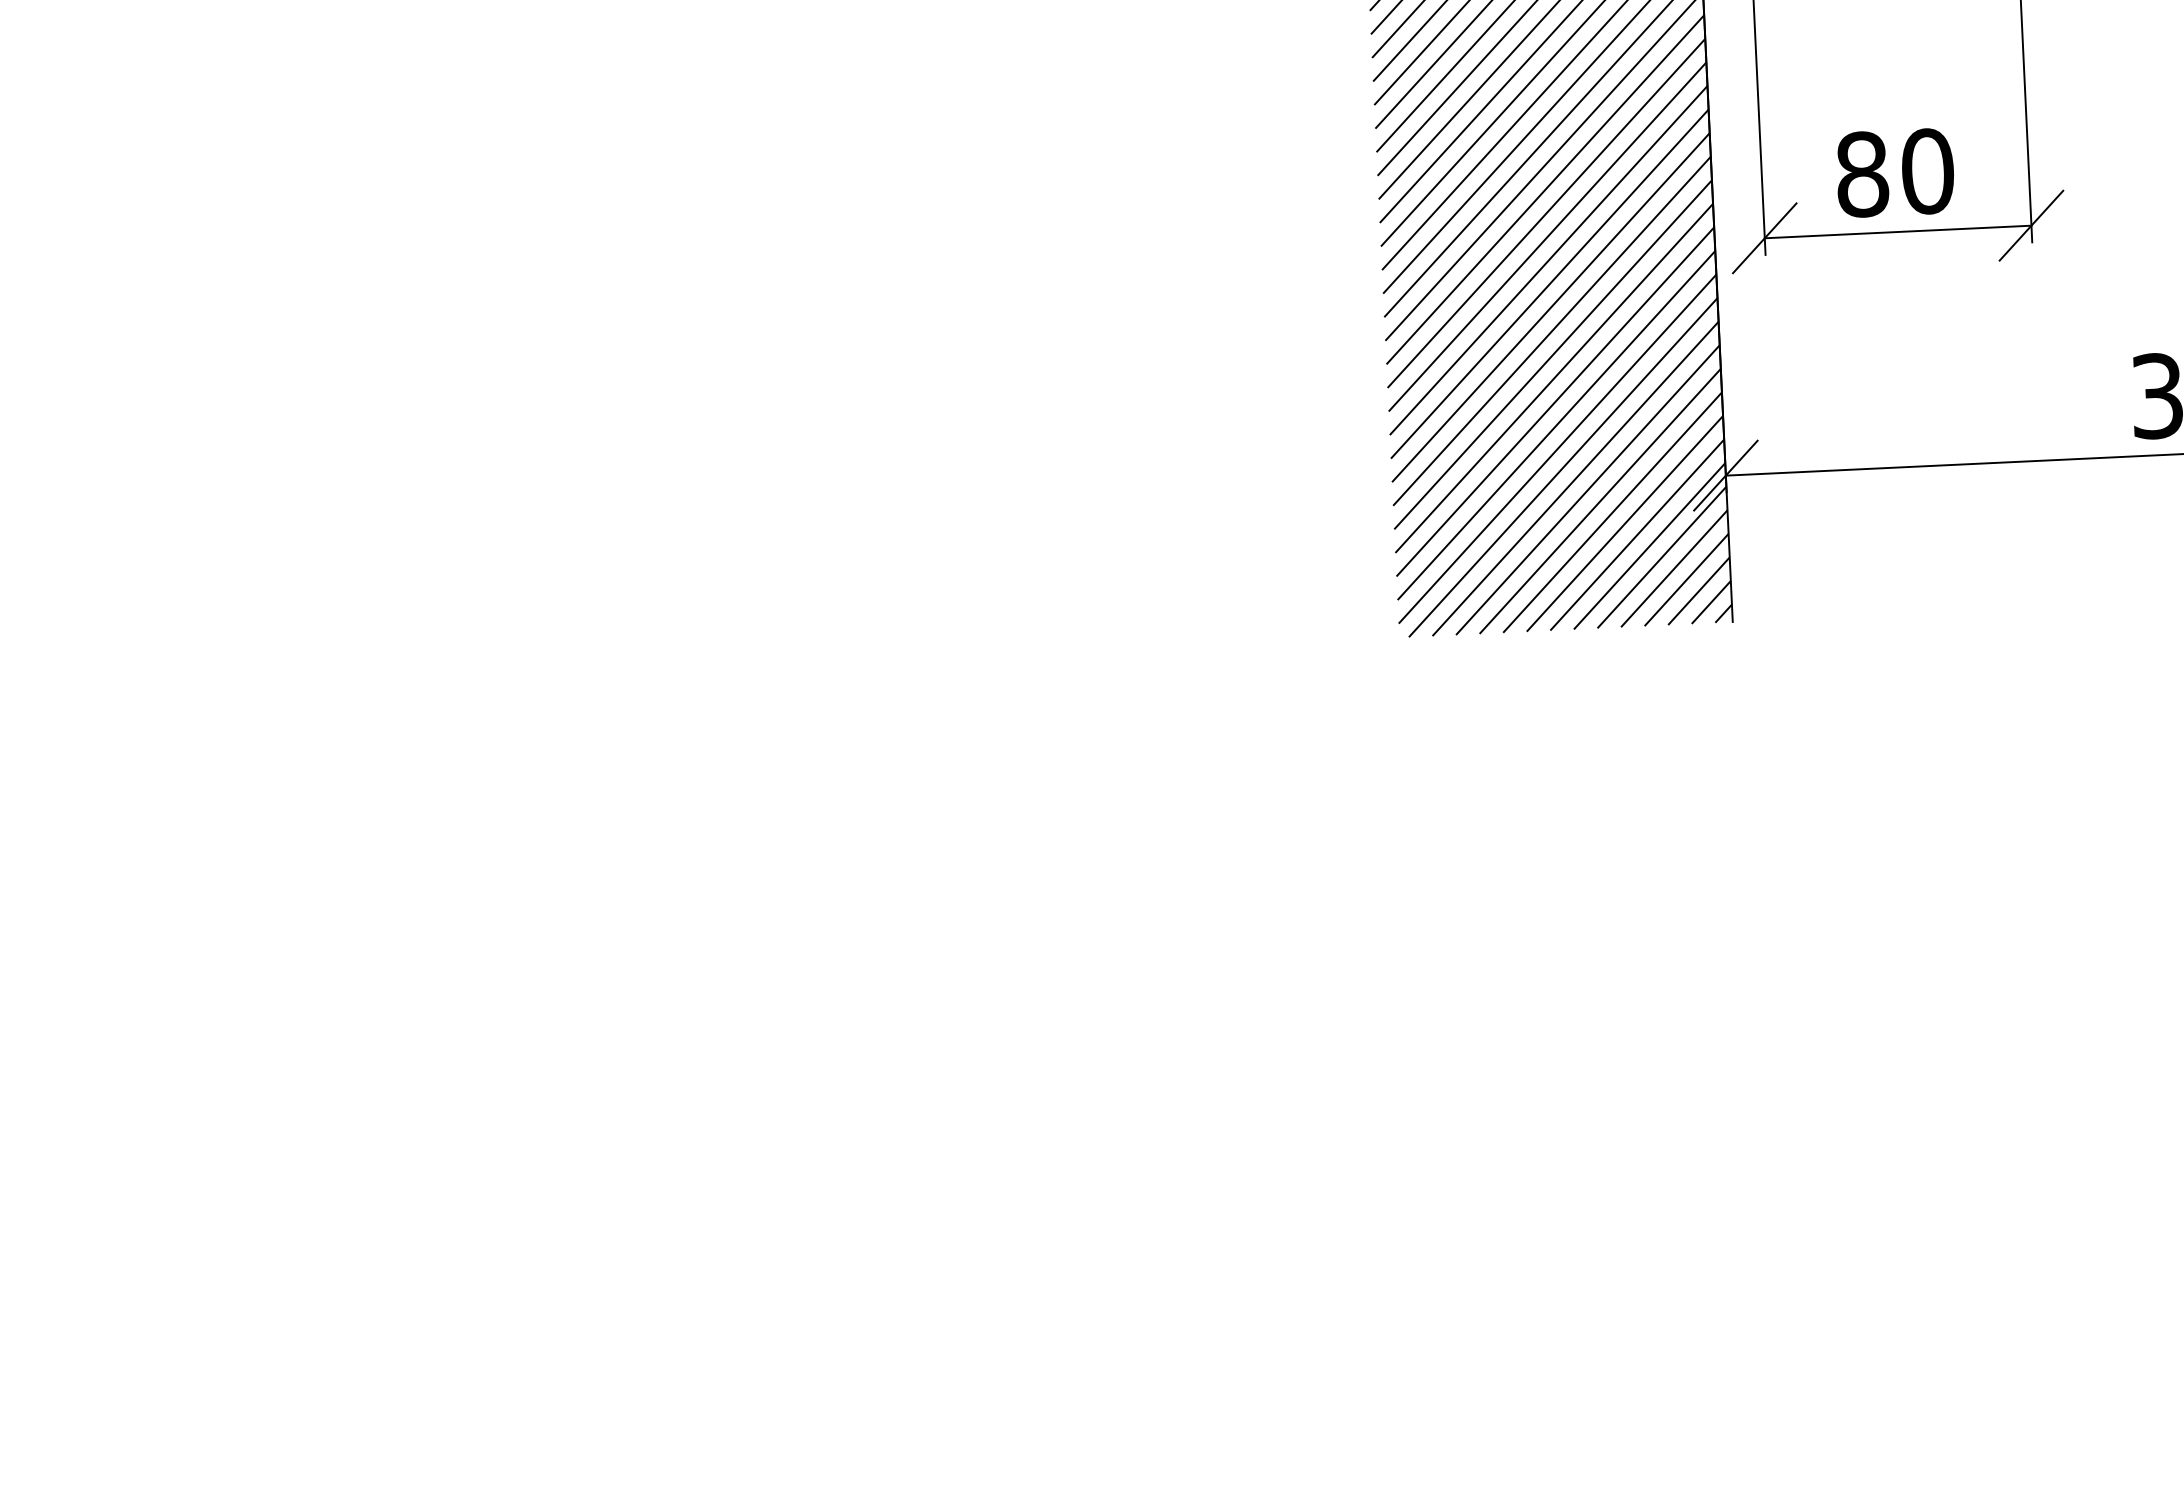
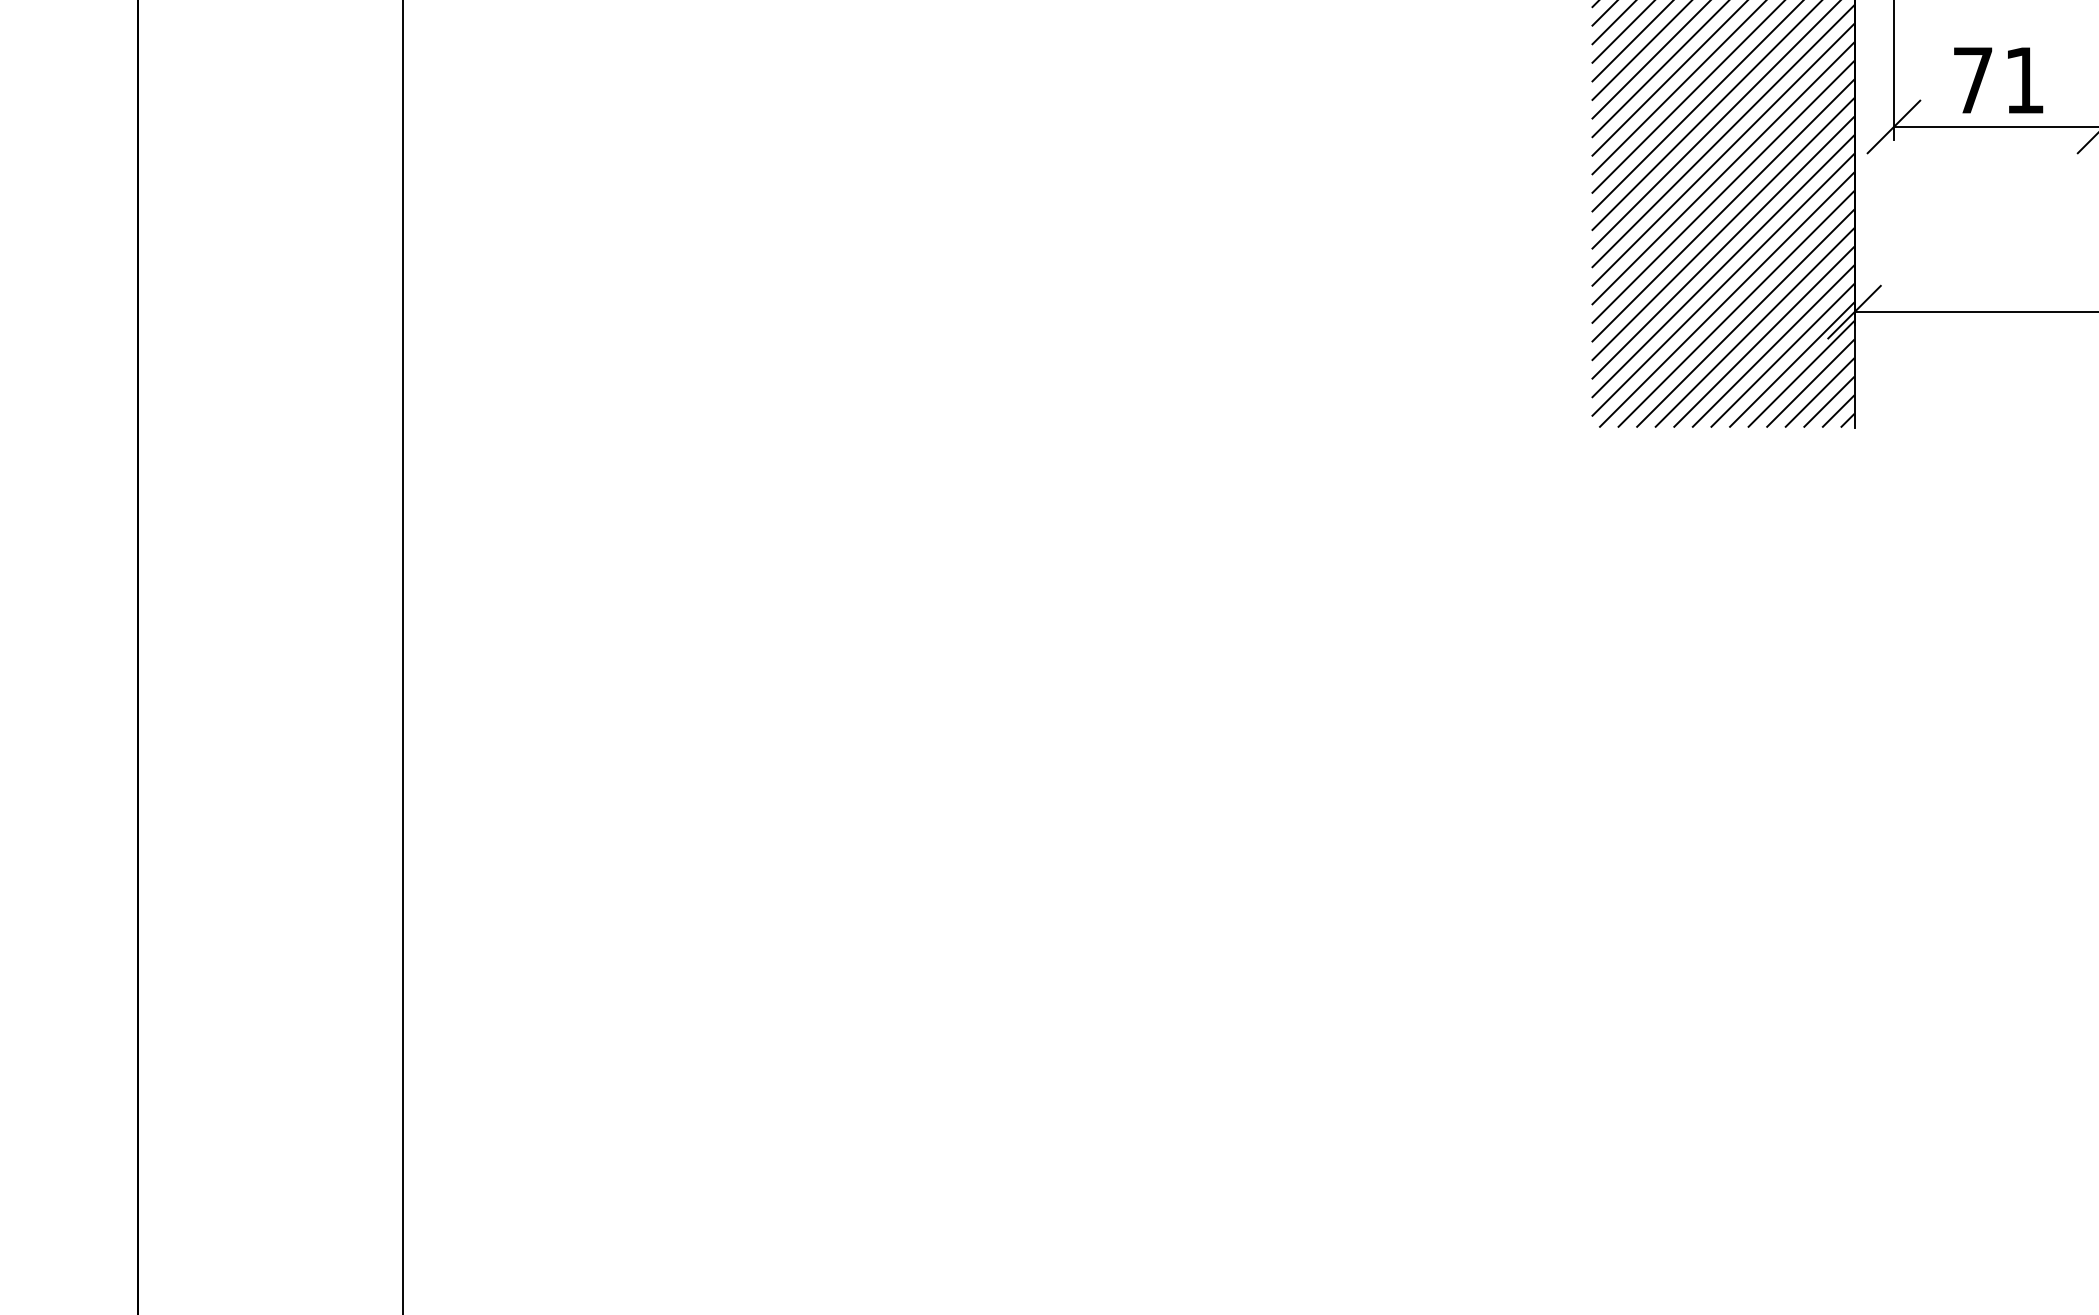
text: (1895, 173) -> (1999, 80), 80 -> 71

